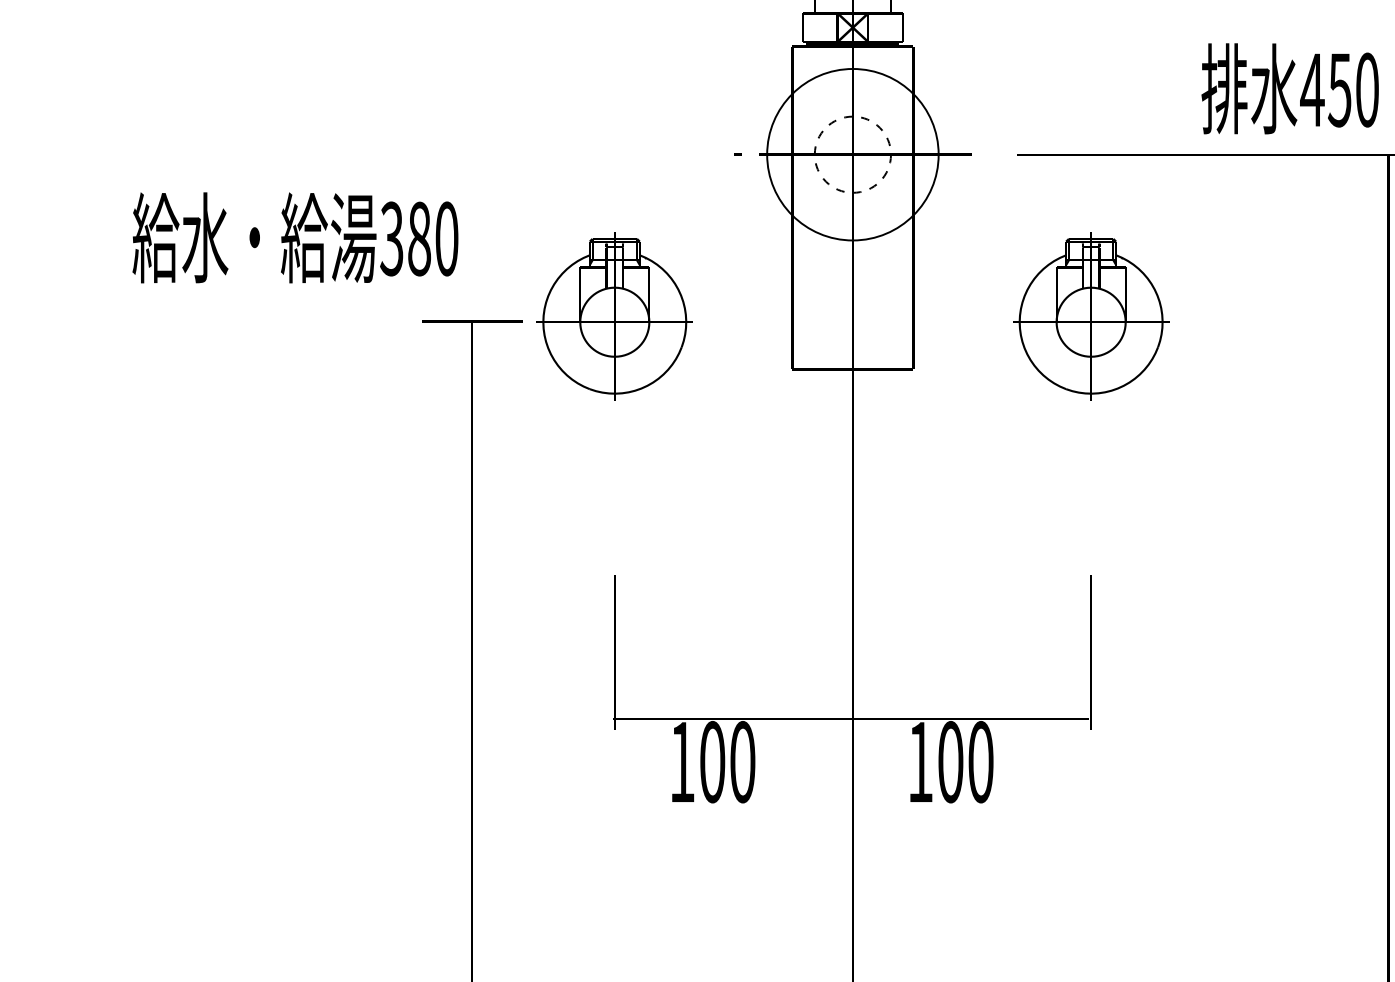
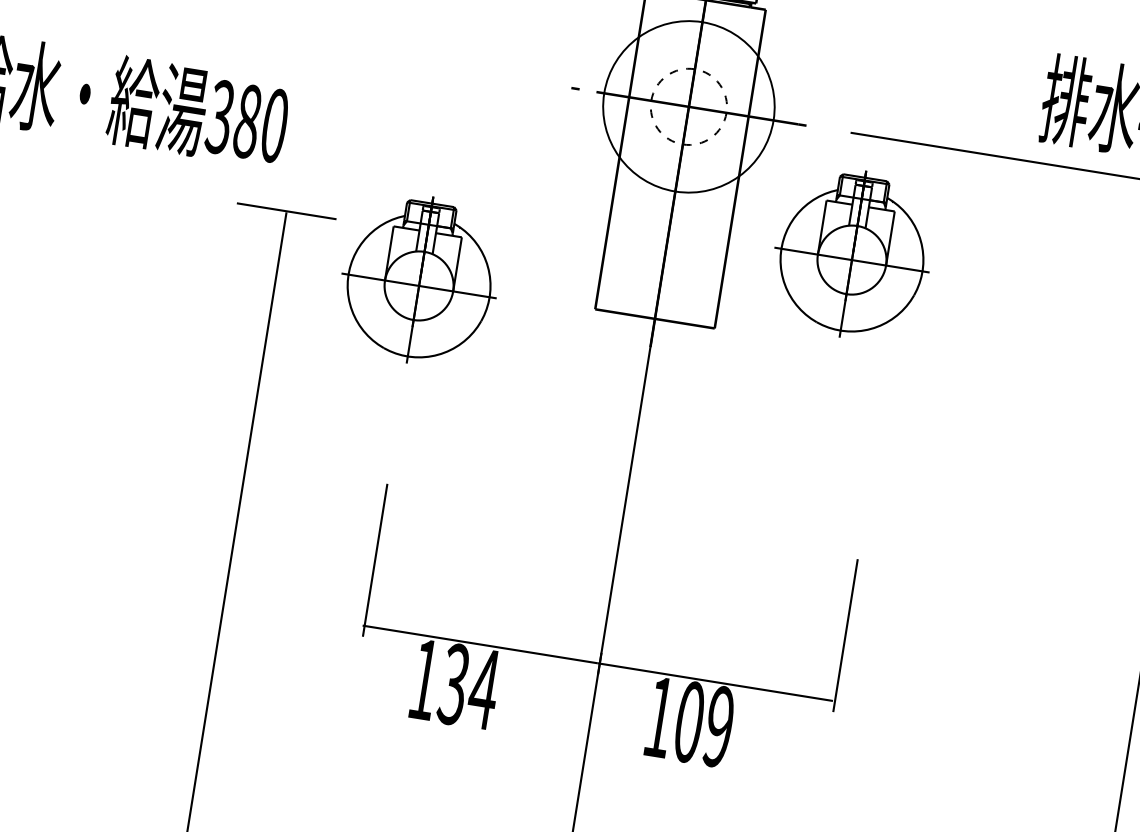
part: (614, 316) -> (419, 280), moved
part: (1091, 316) -> (853, 254), moved
text: (727, 762) -> (468, 687), 100 -> 134
text: (980, 762) -> (718, 727), 100 -> 109

